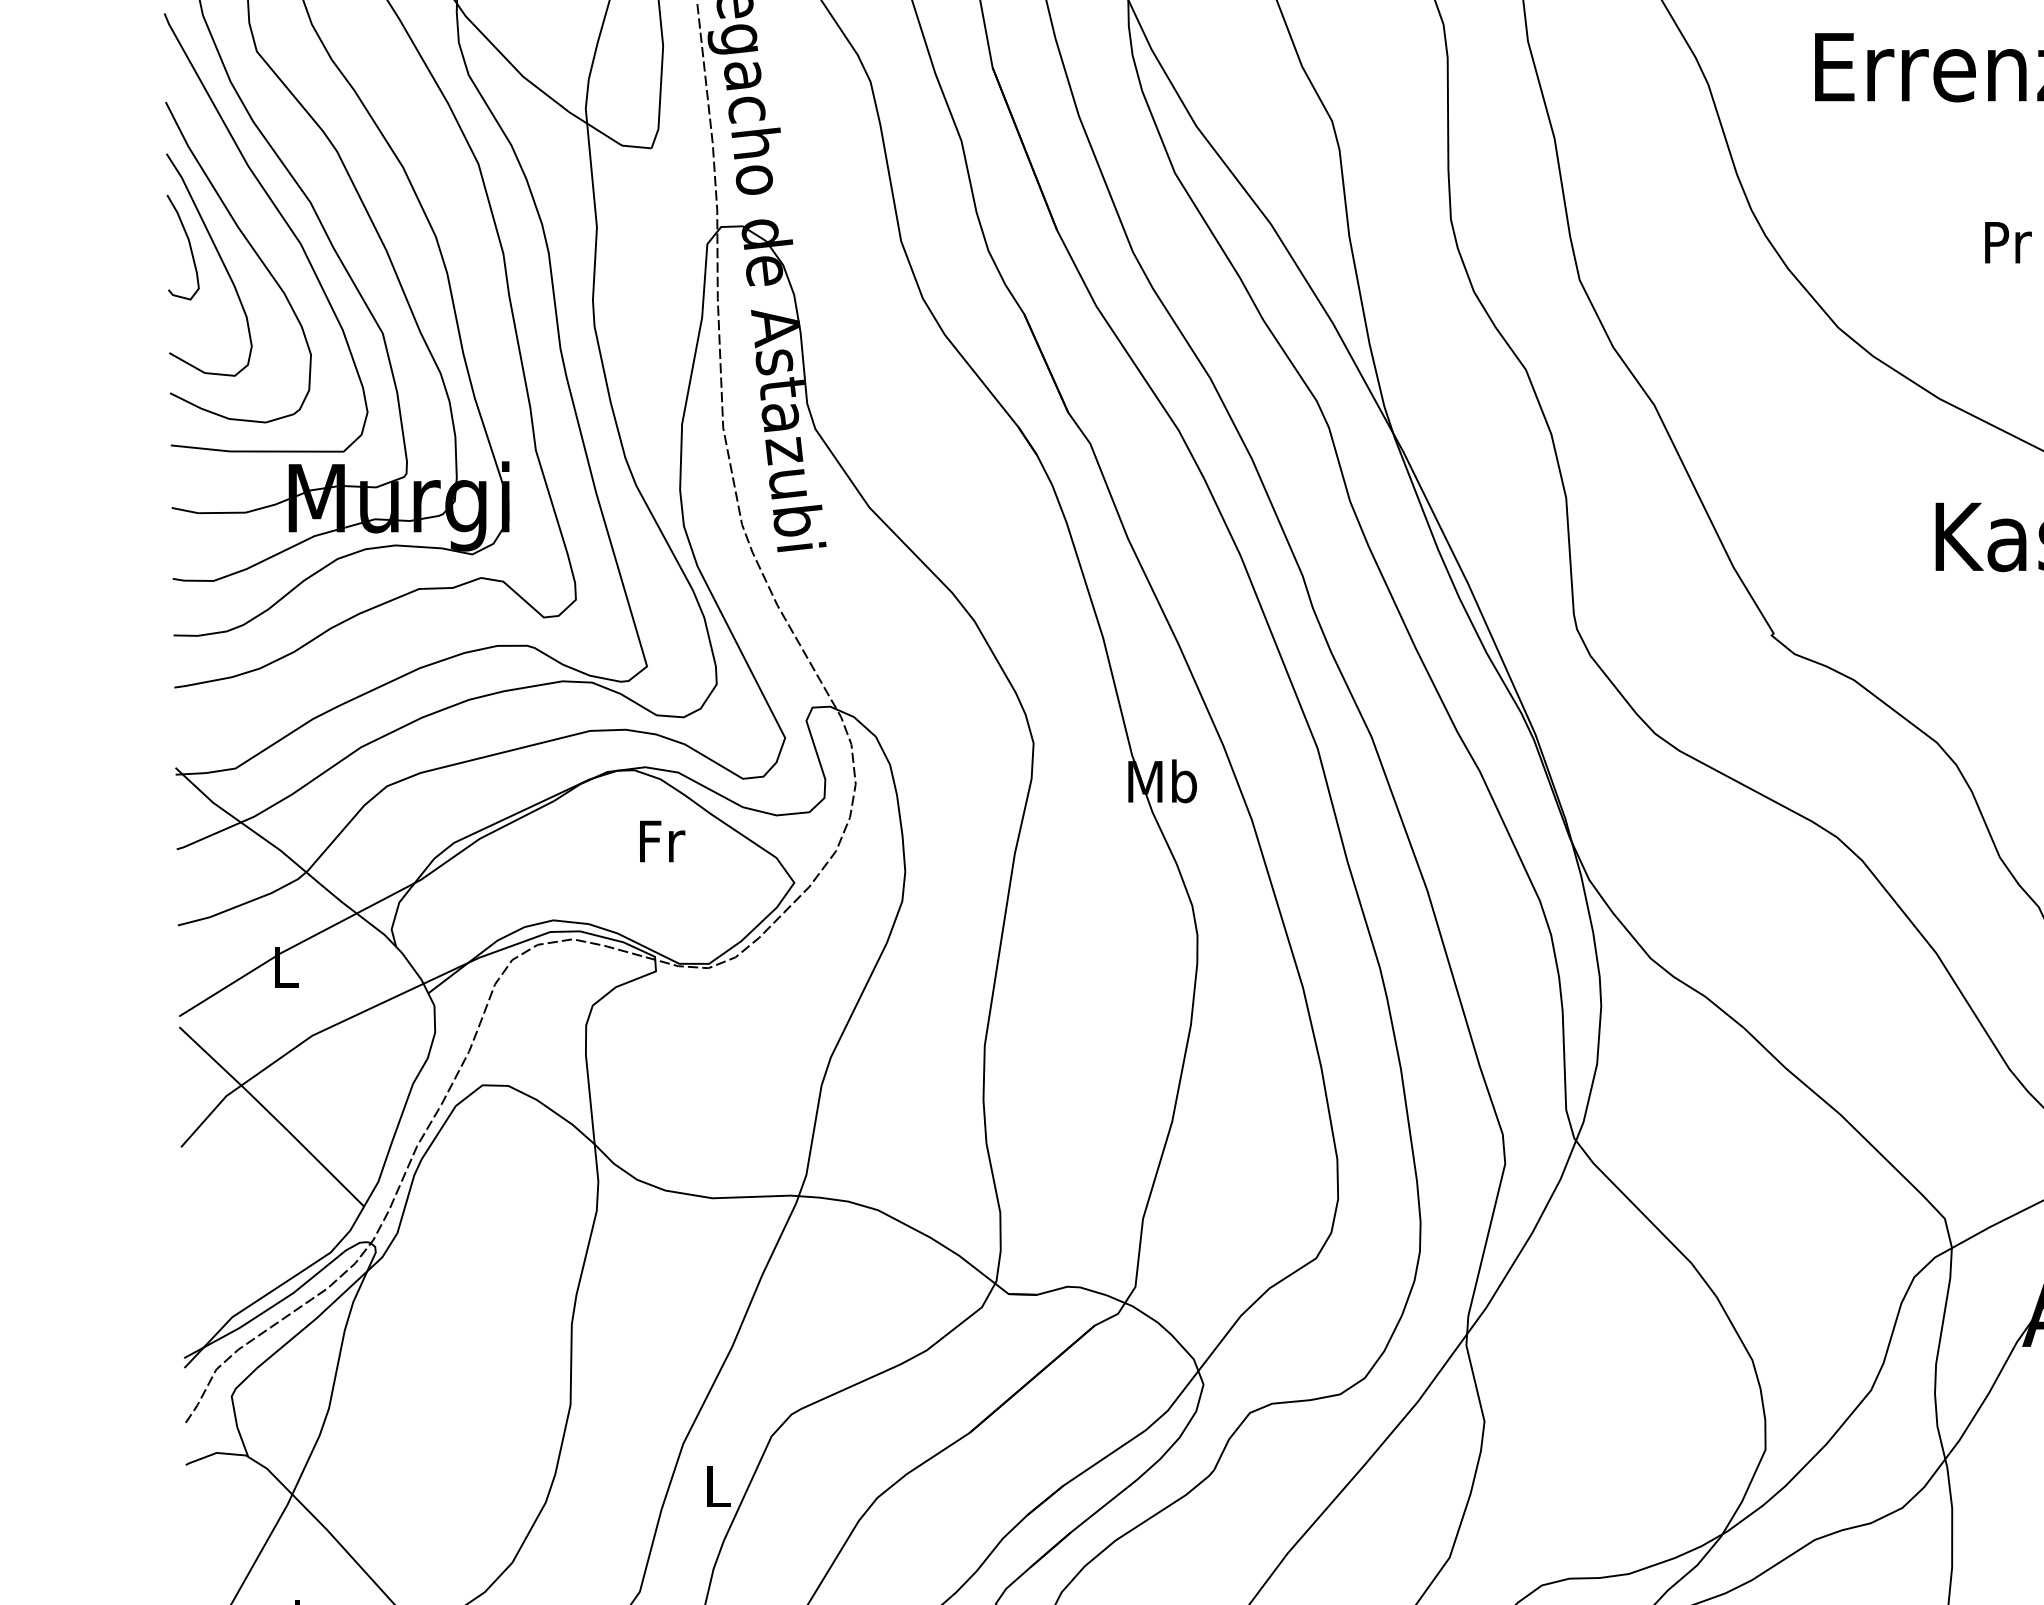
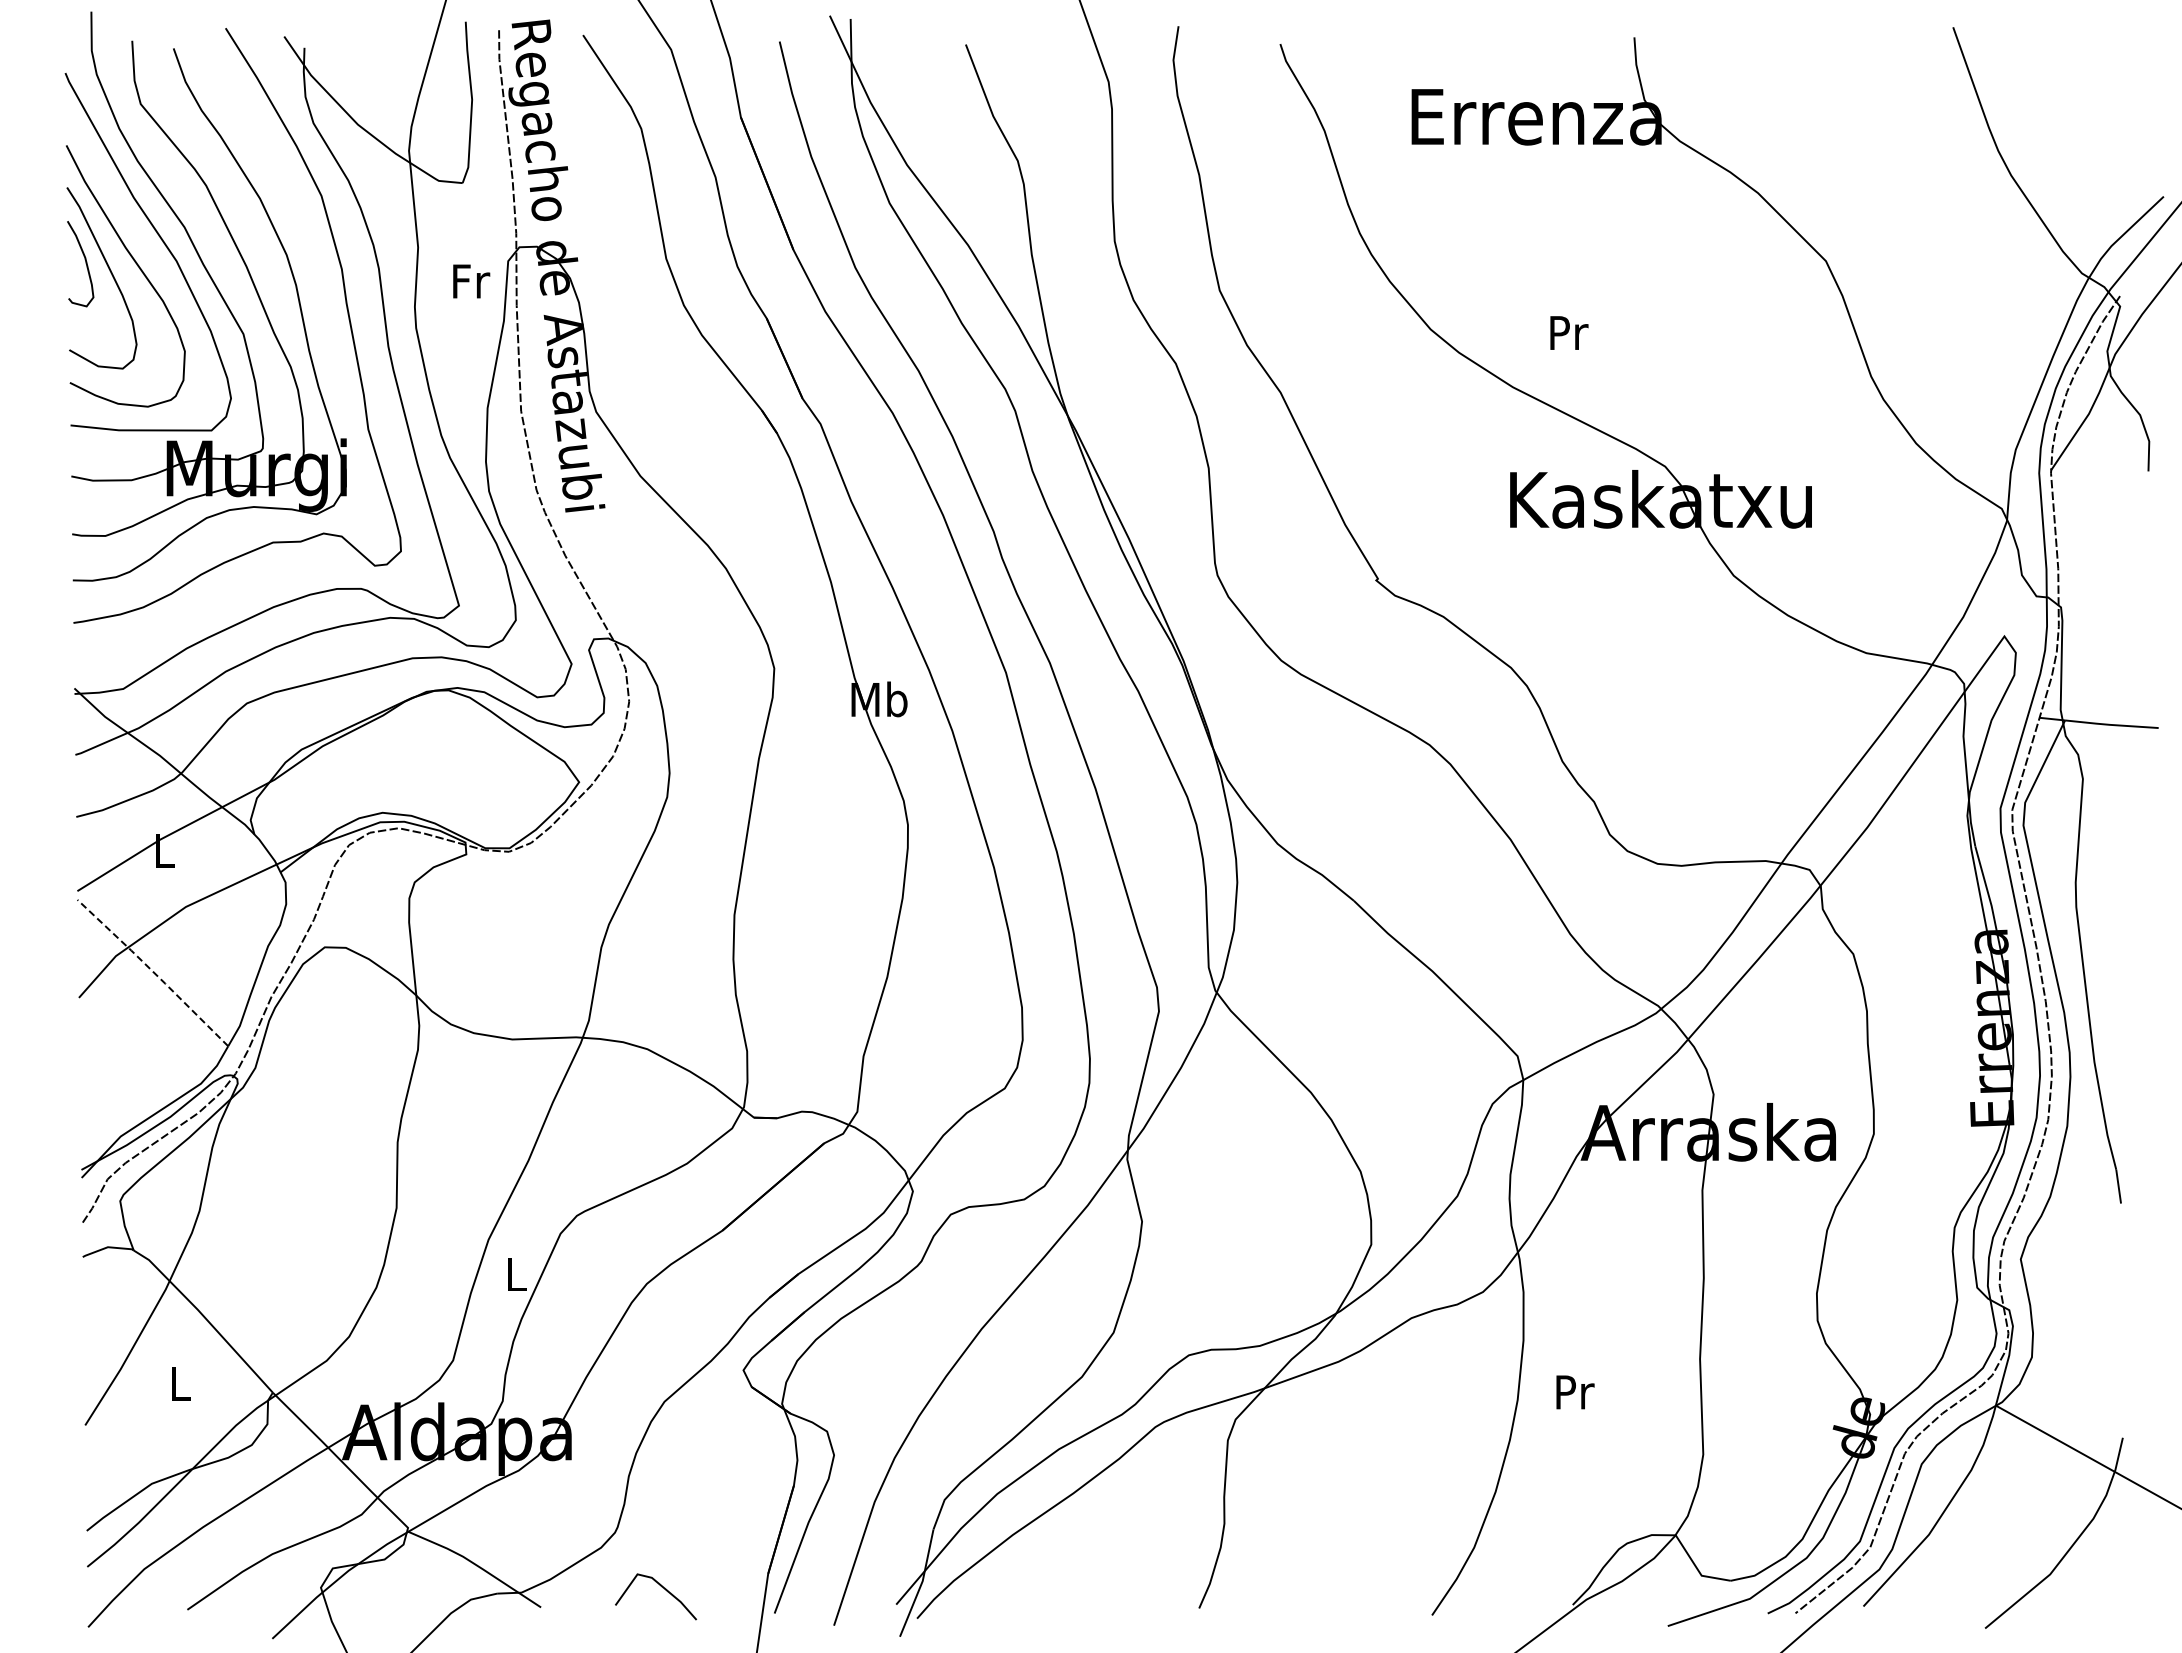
text: (2008, 242) -> (1569, 332), moved
text: (662, 841) -> (471, 281), moved
line: (272, 1114) -> (153, 971), solid -> dashed

